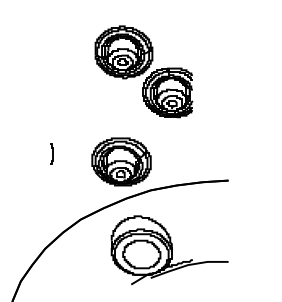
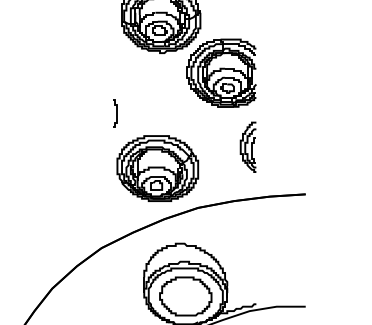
part: (186, 146) -> (247, 147), added
curve: (52, 153) -> (116, 112), moved

